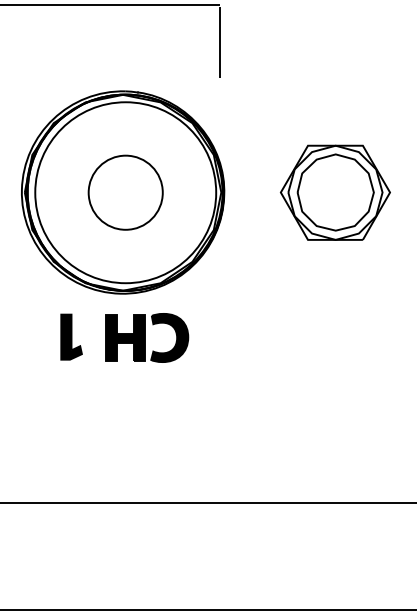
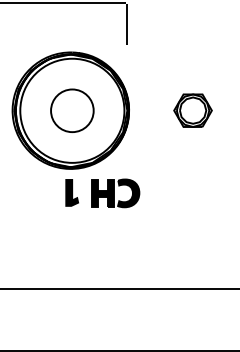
part: (334, 192) -> (192, 110), size x0.6
part: (124, 338) -> (102, 193), moved

